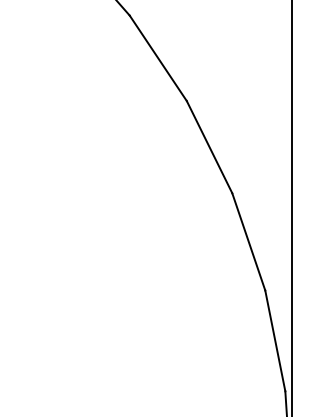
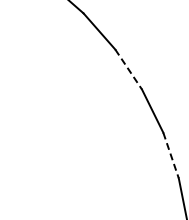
line: (157, 58) -> (128, 69), solid -> dashed
line: (249, 241) -> (171, 155), solid -> dashed

